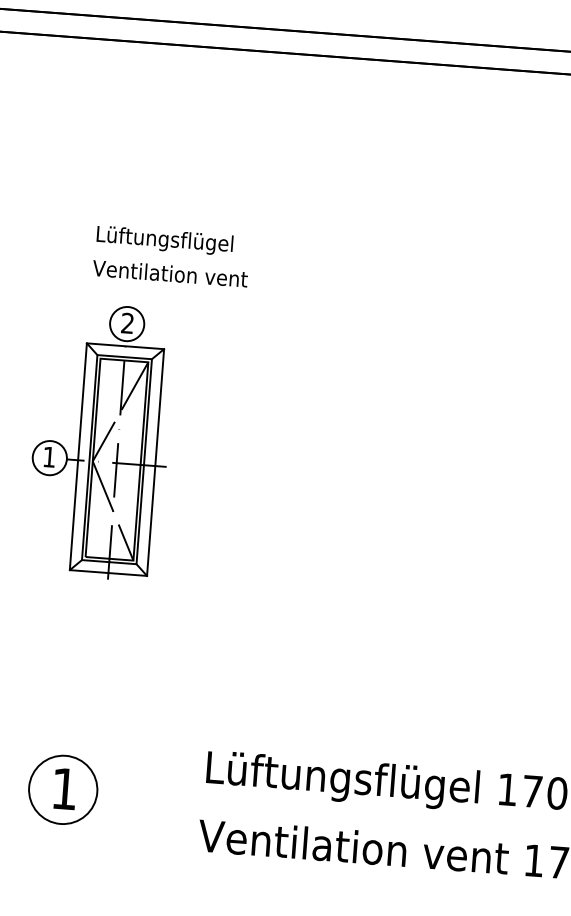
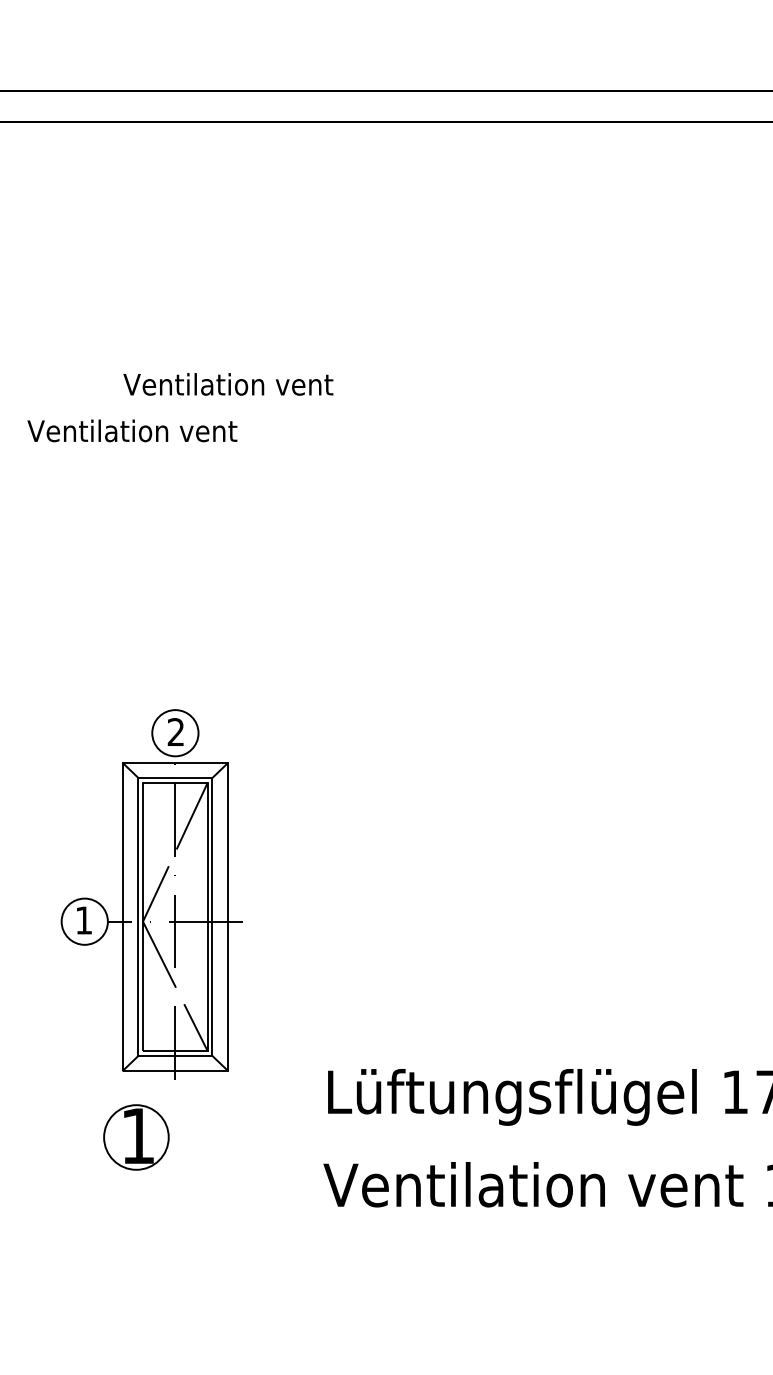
text: (172, 241) -> (228, 387), Lüftungsflügel -> Ventilation vent
text: (170, 273) -> (132, 430), moved
part: (100, 441) -> (151, 894), moved
circle: (63, 789) -> (136, 1137), size x0.7

